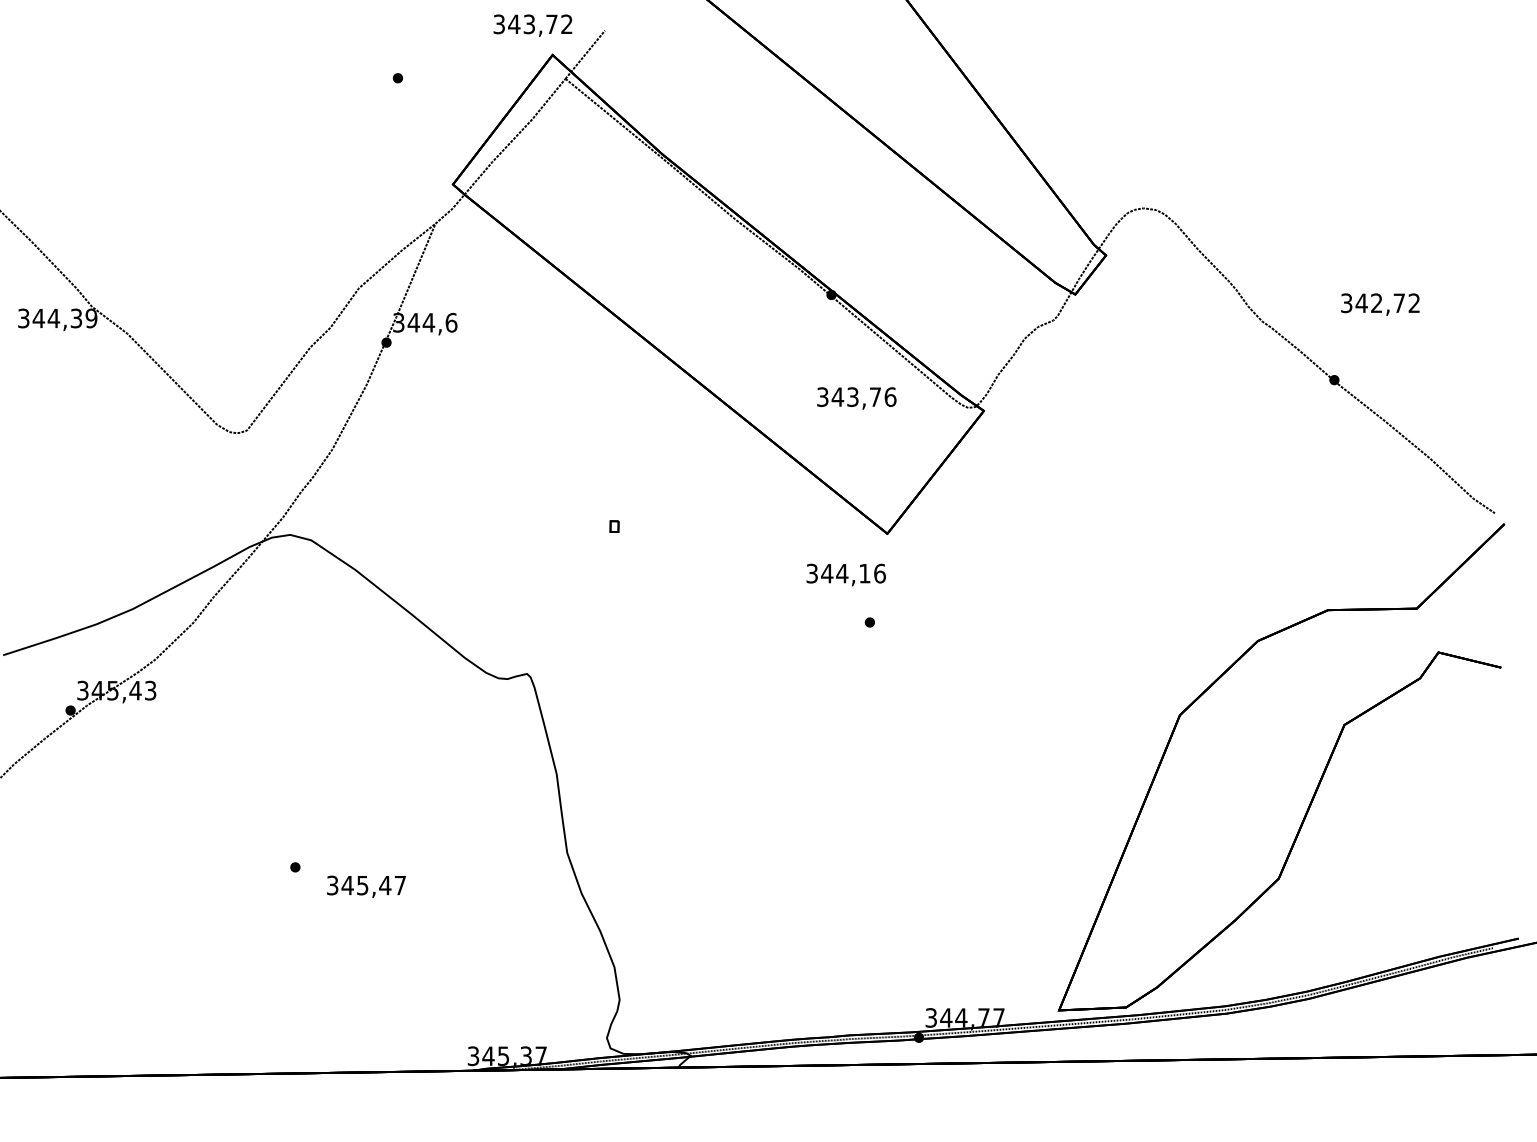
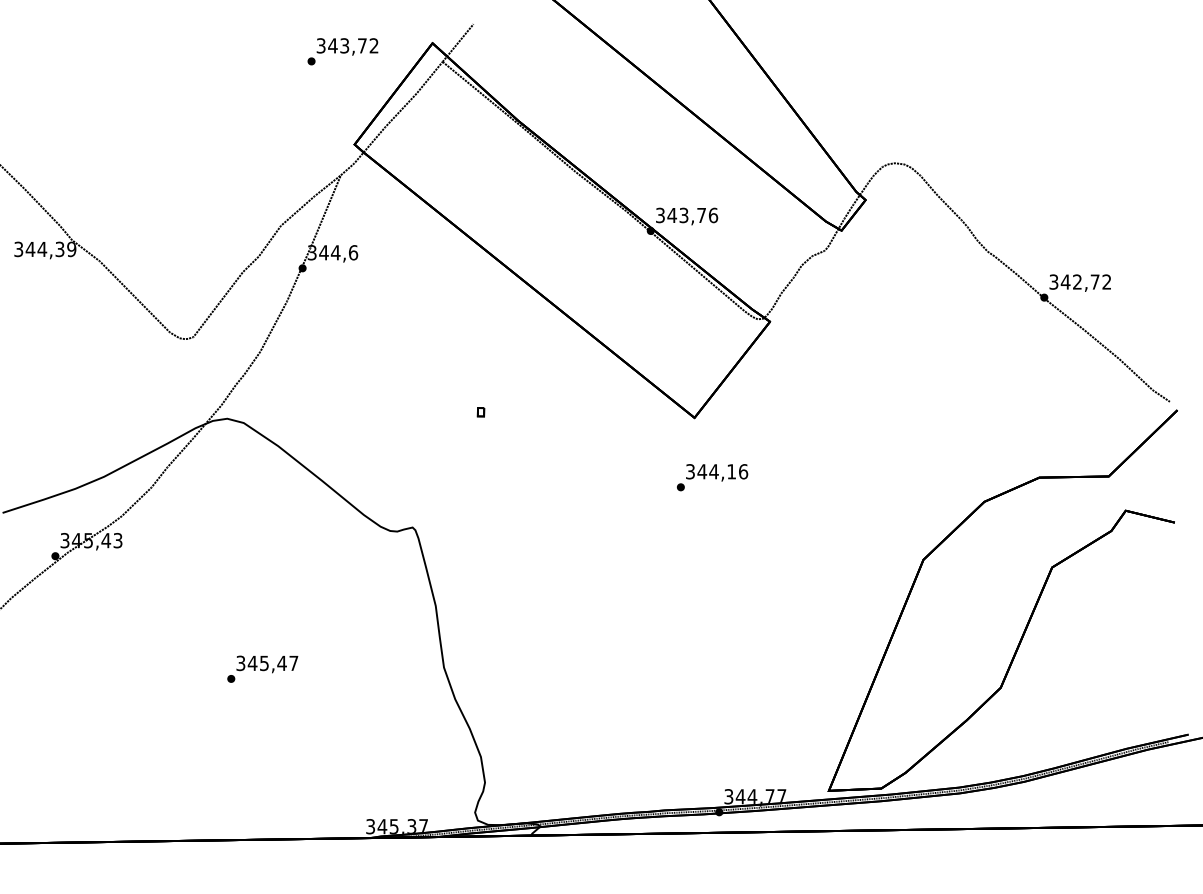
text: (532, 25) -> (347, 46), moved
text: (1380, 304) -> (1080, 283), moved
text: (856, 398) -> (686, 216), moved
text: (845, 574) -> (716, 472), moved
text: (366, 886) -> (267, 664), moved

